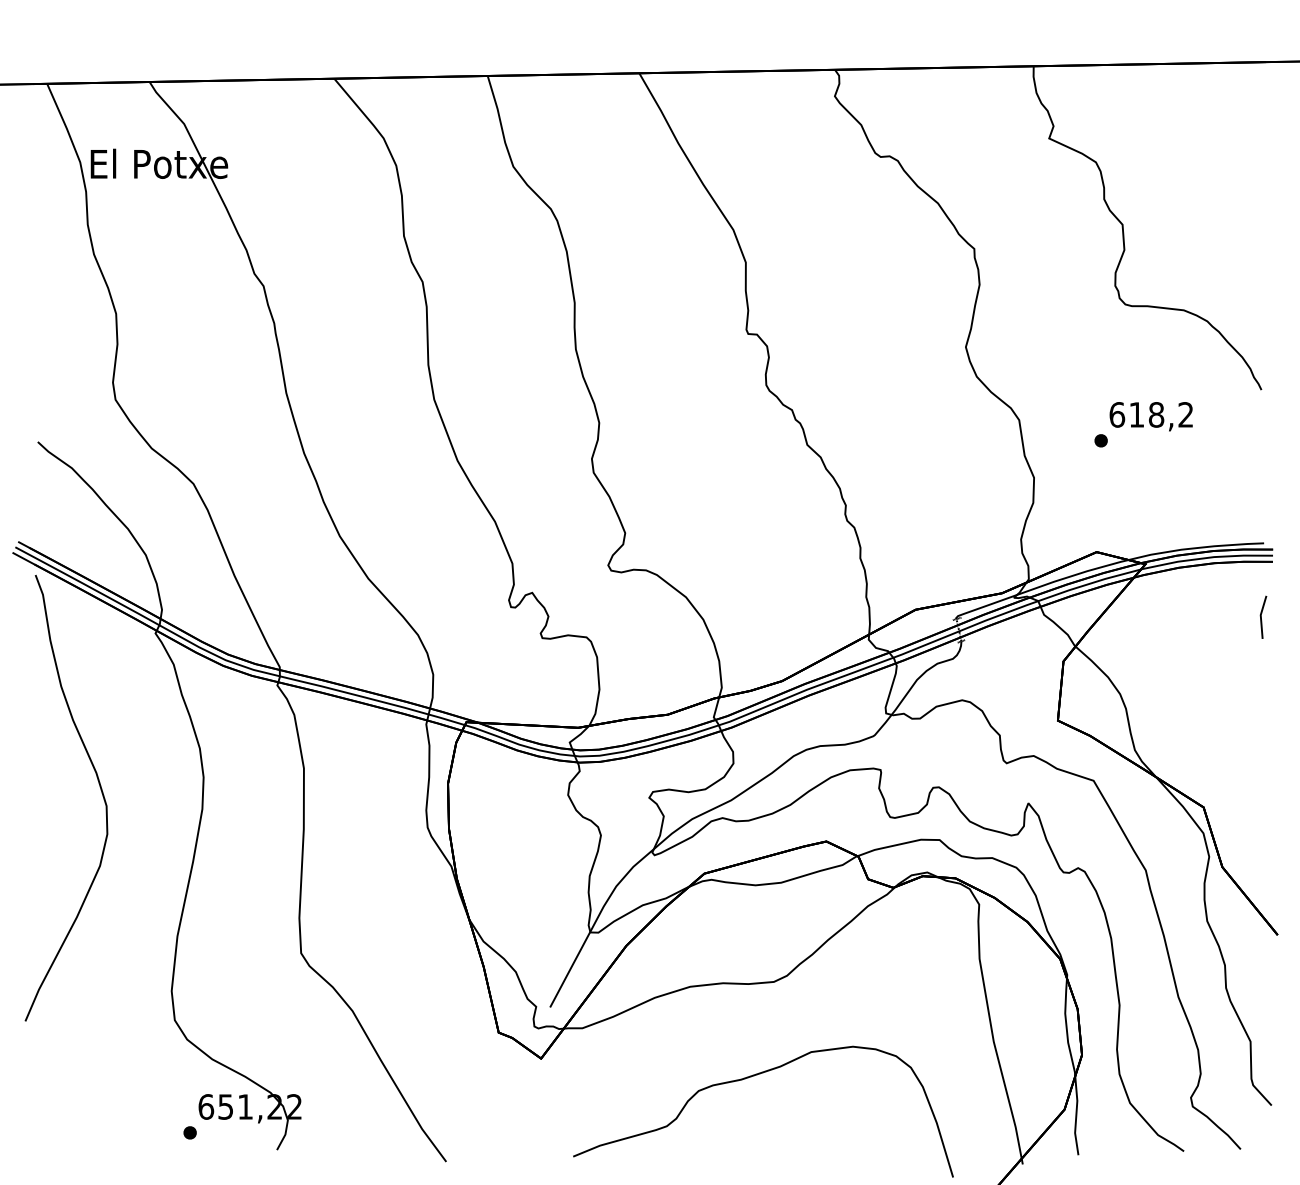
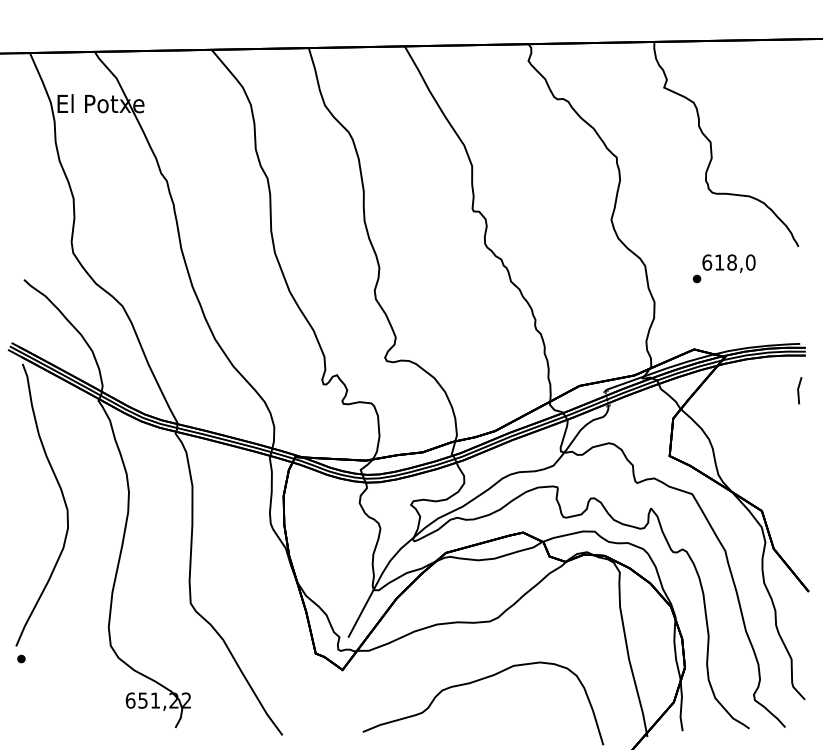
text: (1185, 414) -> (750, 262), 618,2 -> 618,0
part: (190, 1132) -> (21, 658), moved

